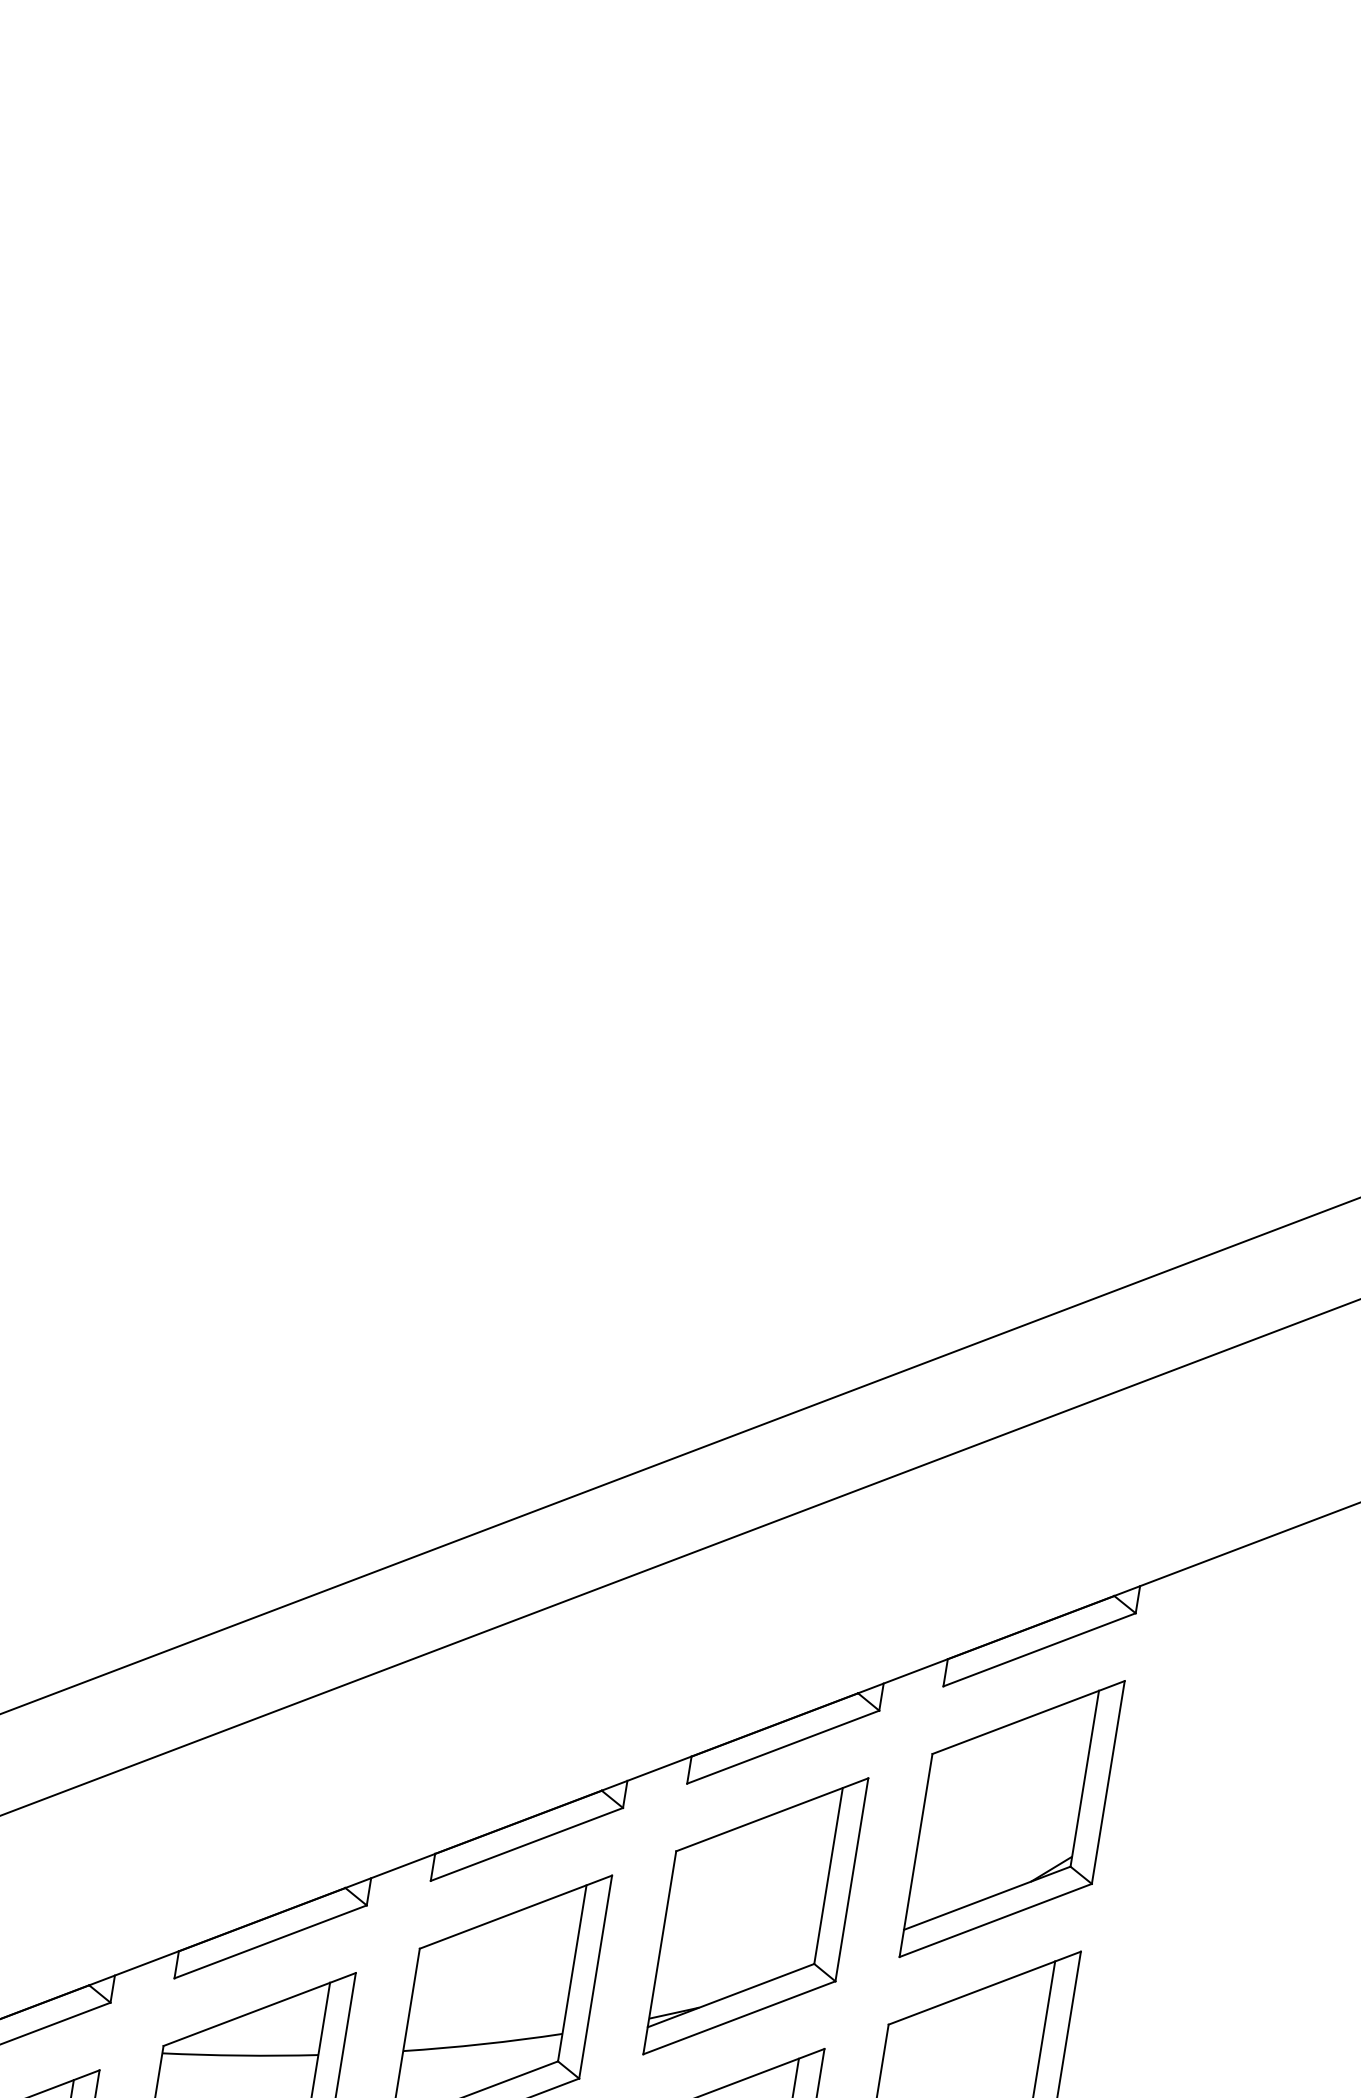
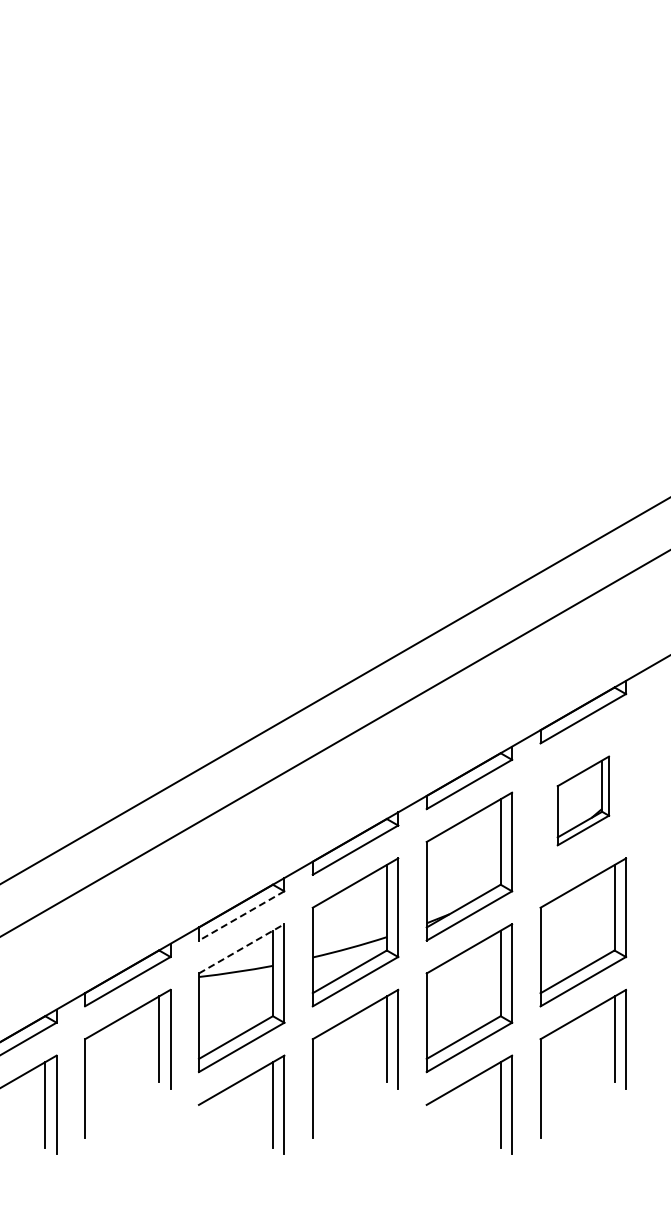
part: (1012, 1818) -> (583, 800), size x0.6
line: (270, 1942) -> (241, 916), solid -> dashed
line: (261, 2009) -> (242, 948), solid -> dashed

